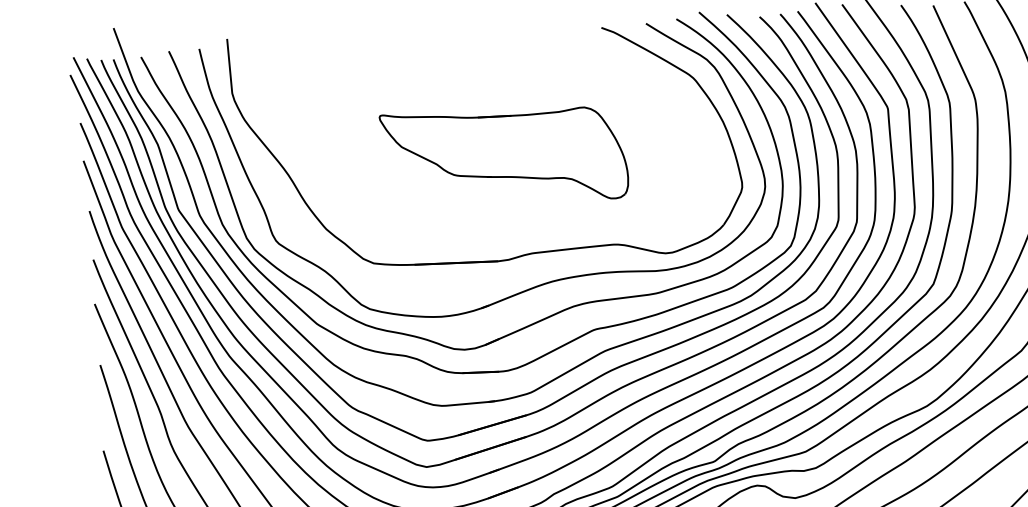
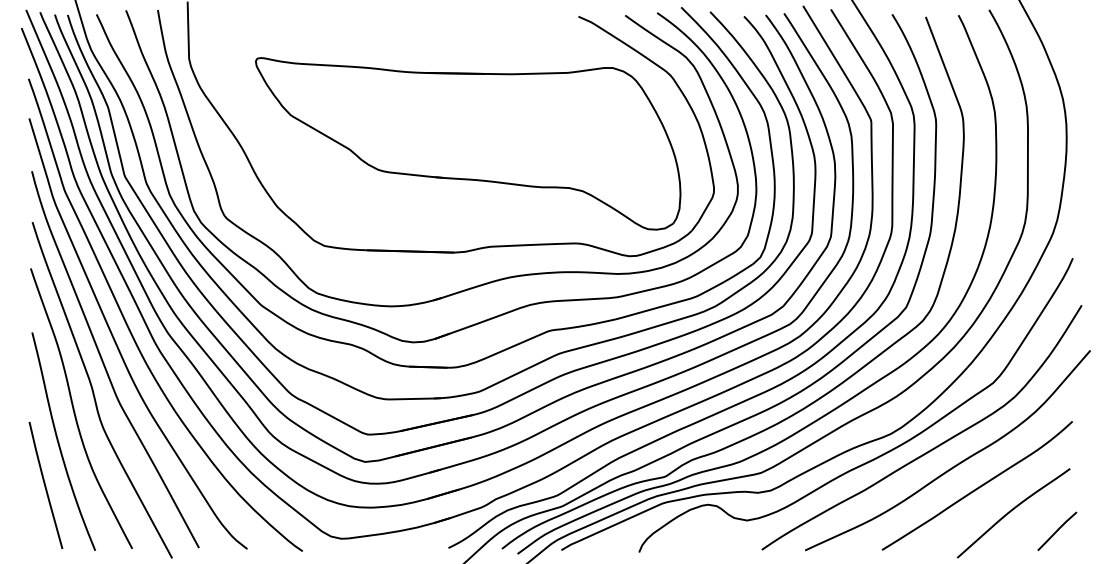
part: (504, 156) -> (468, 143), size x1.67

